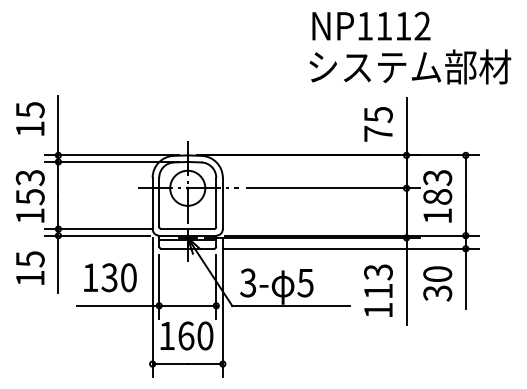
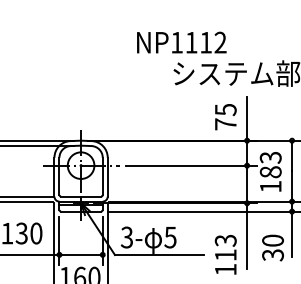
text: (371, 25) -> (181, 42), moved
text: (437, 283) -> (272, 247), moved
text: (378, 290) -> (225, 254), moved

